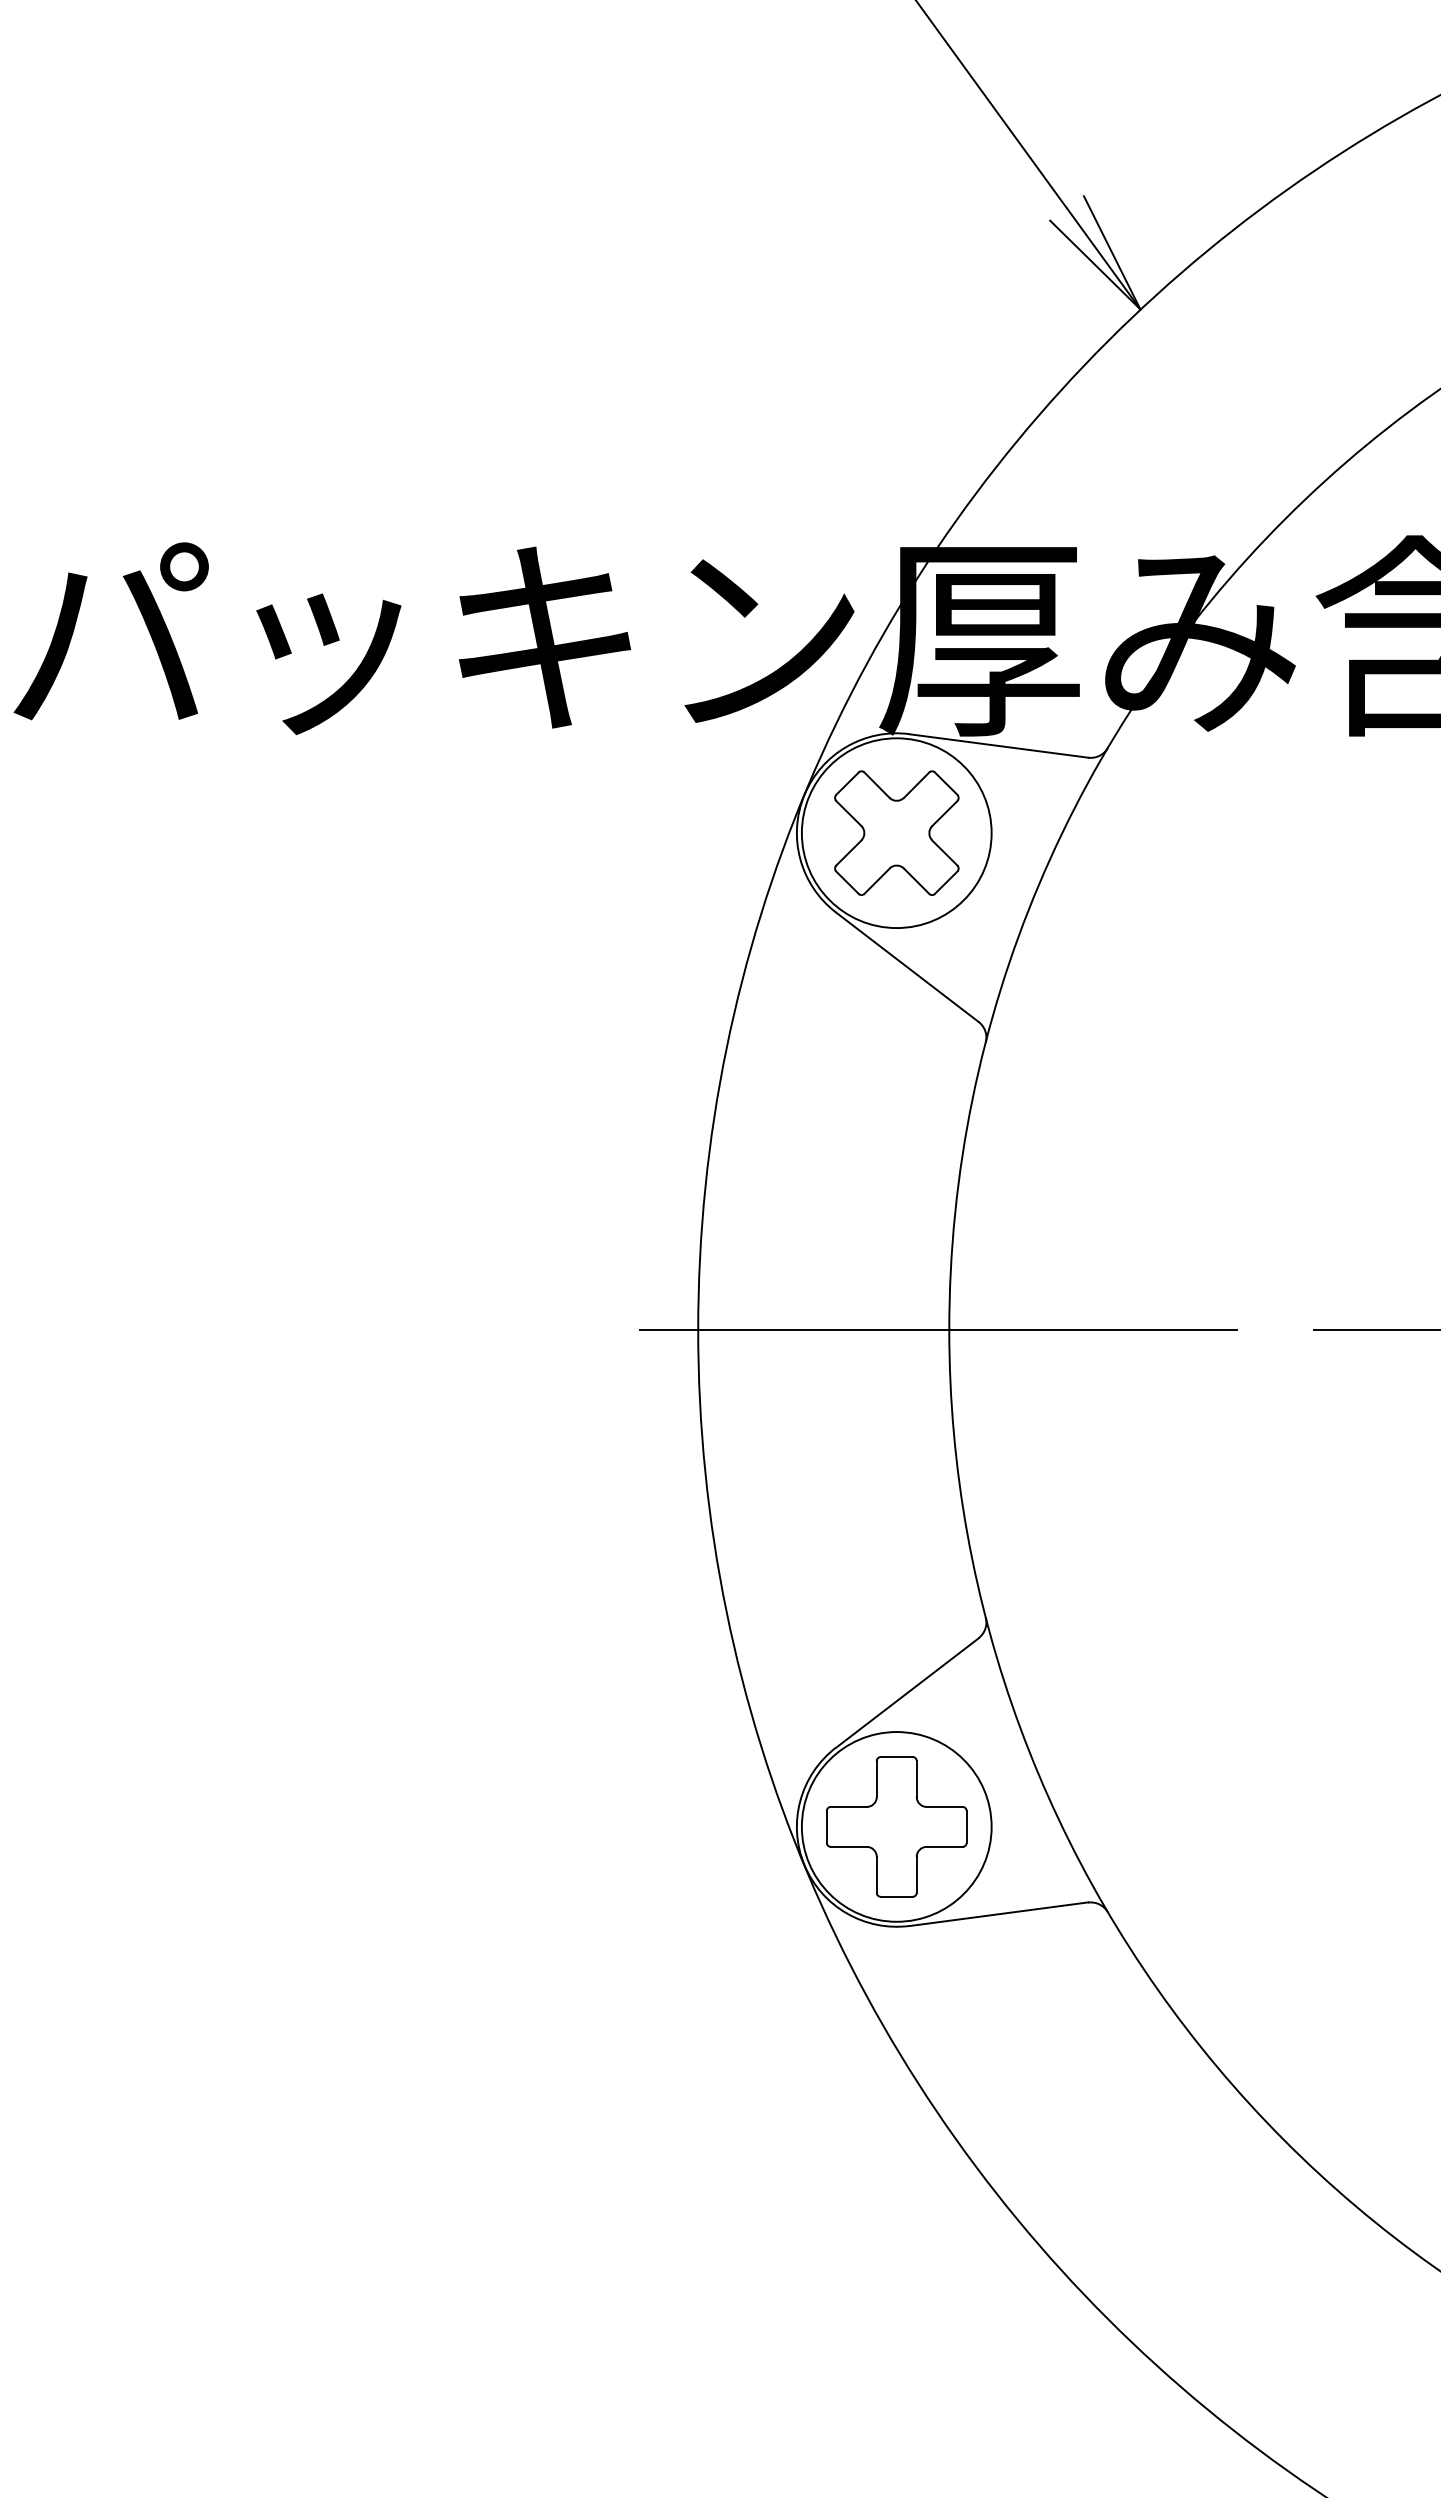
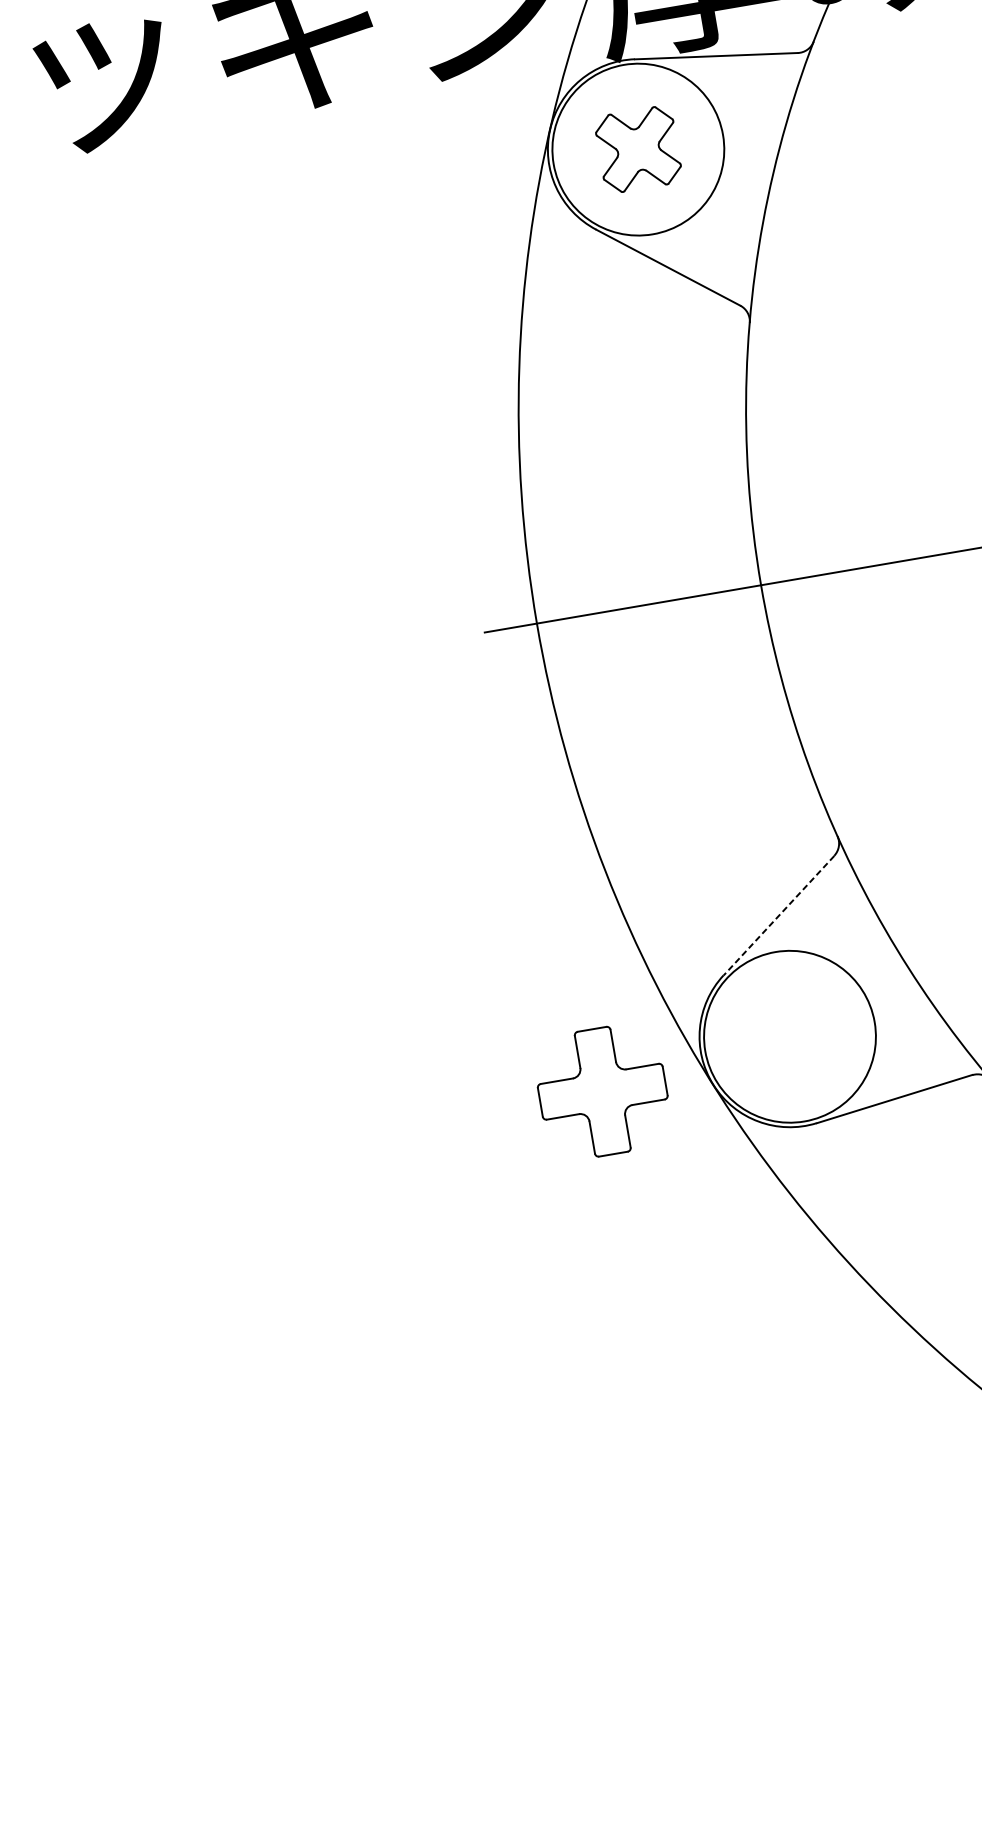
part: (896, 832) -> (638, 149), size x0.7
line: (907, 1693) -> (779, 916), solid -> dashed
part: (896, 1826) -> (602, 1091), moved

